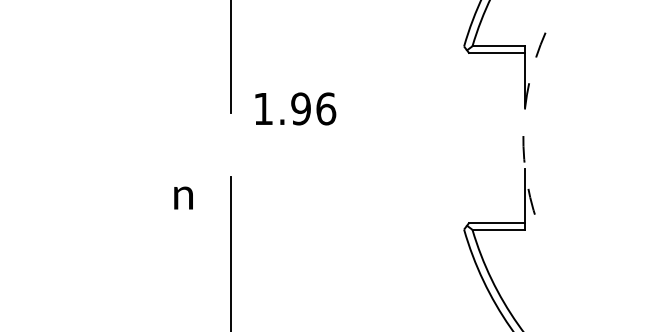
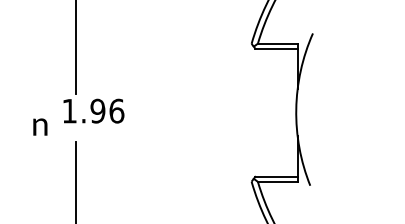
text: (295, 108) -> (93, 110), moved
arc: (523, 133) -> (296, 109), dashed -> solid
text: (183, 197) -> (40, 126), moved

